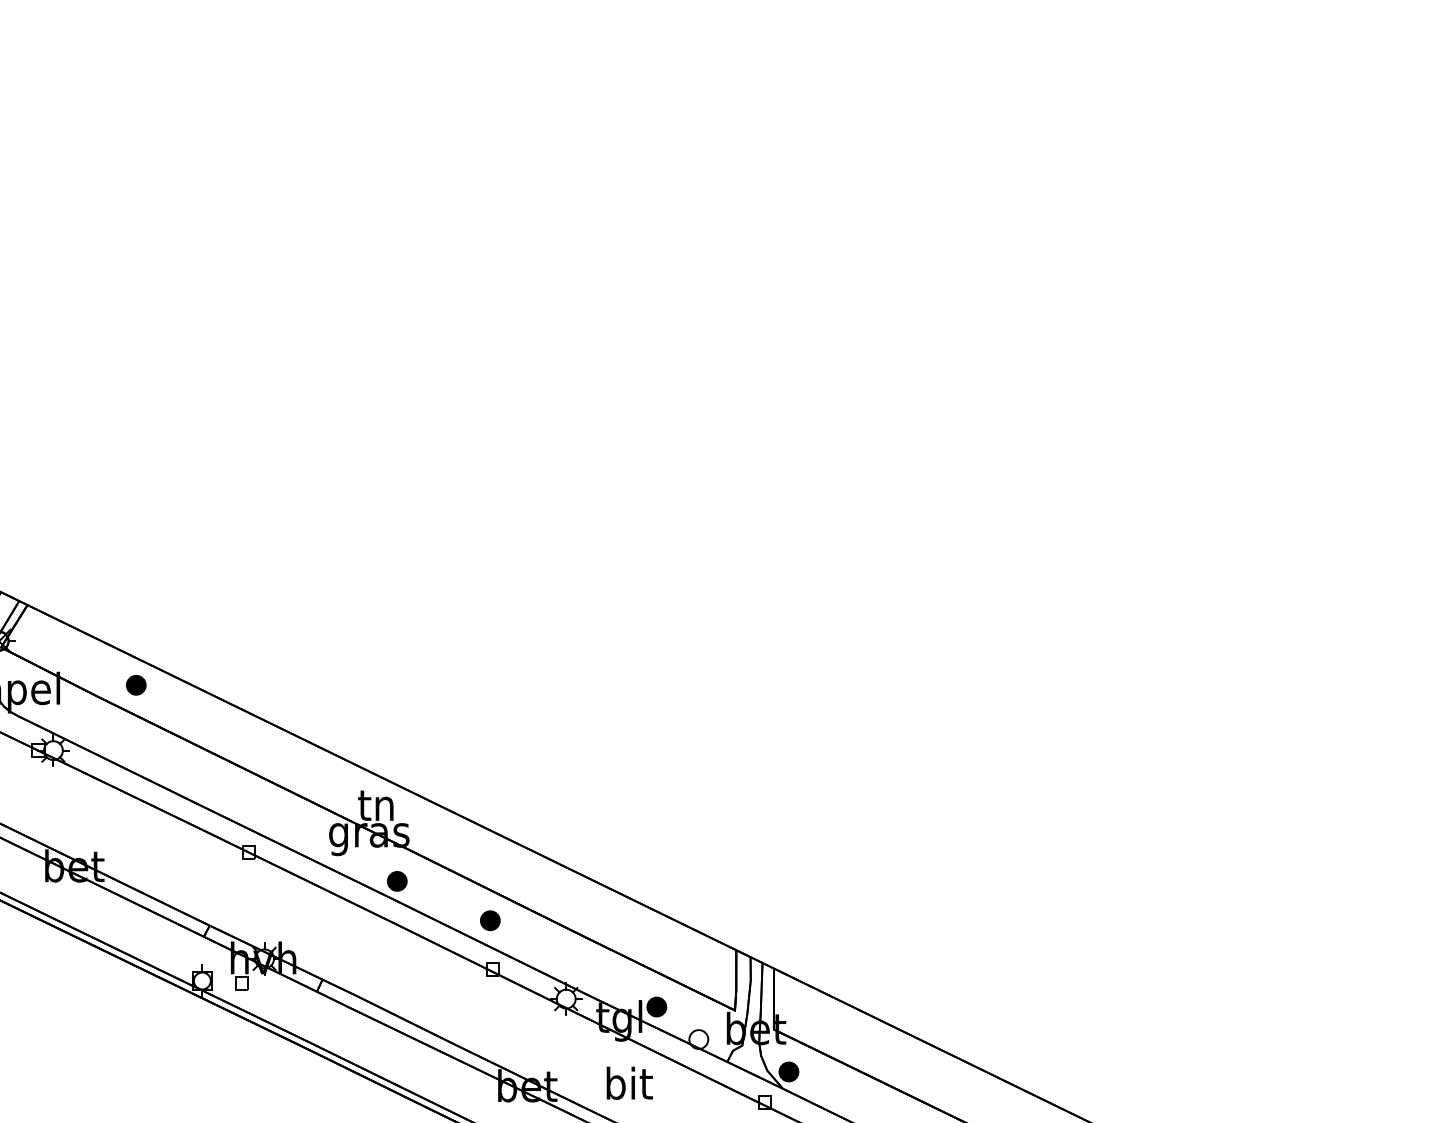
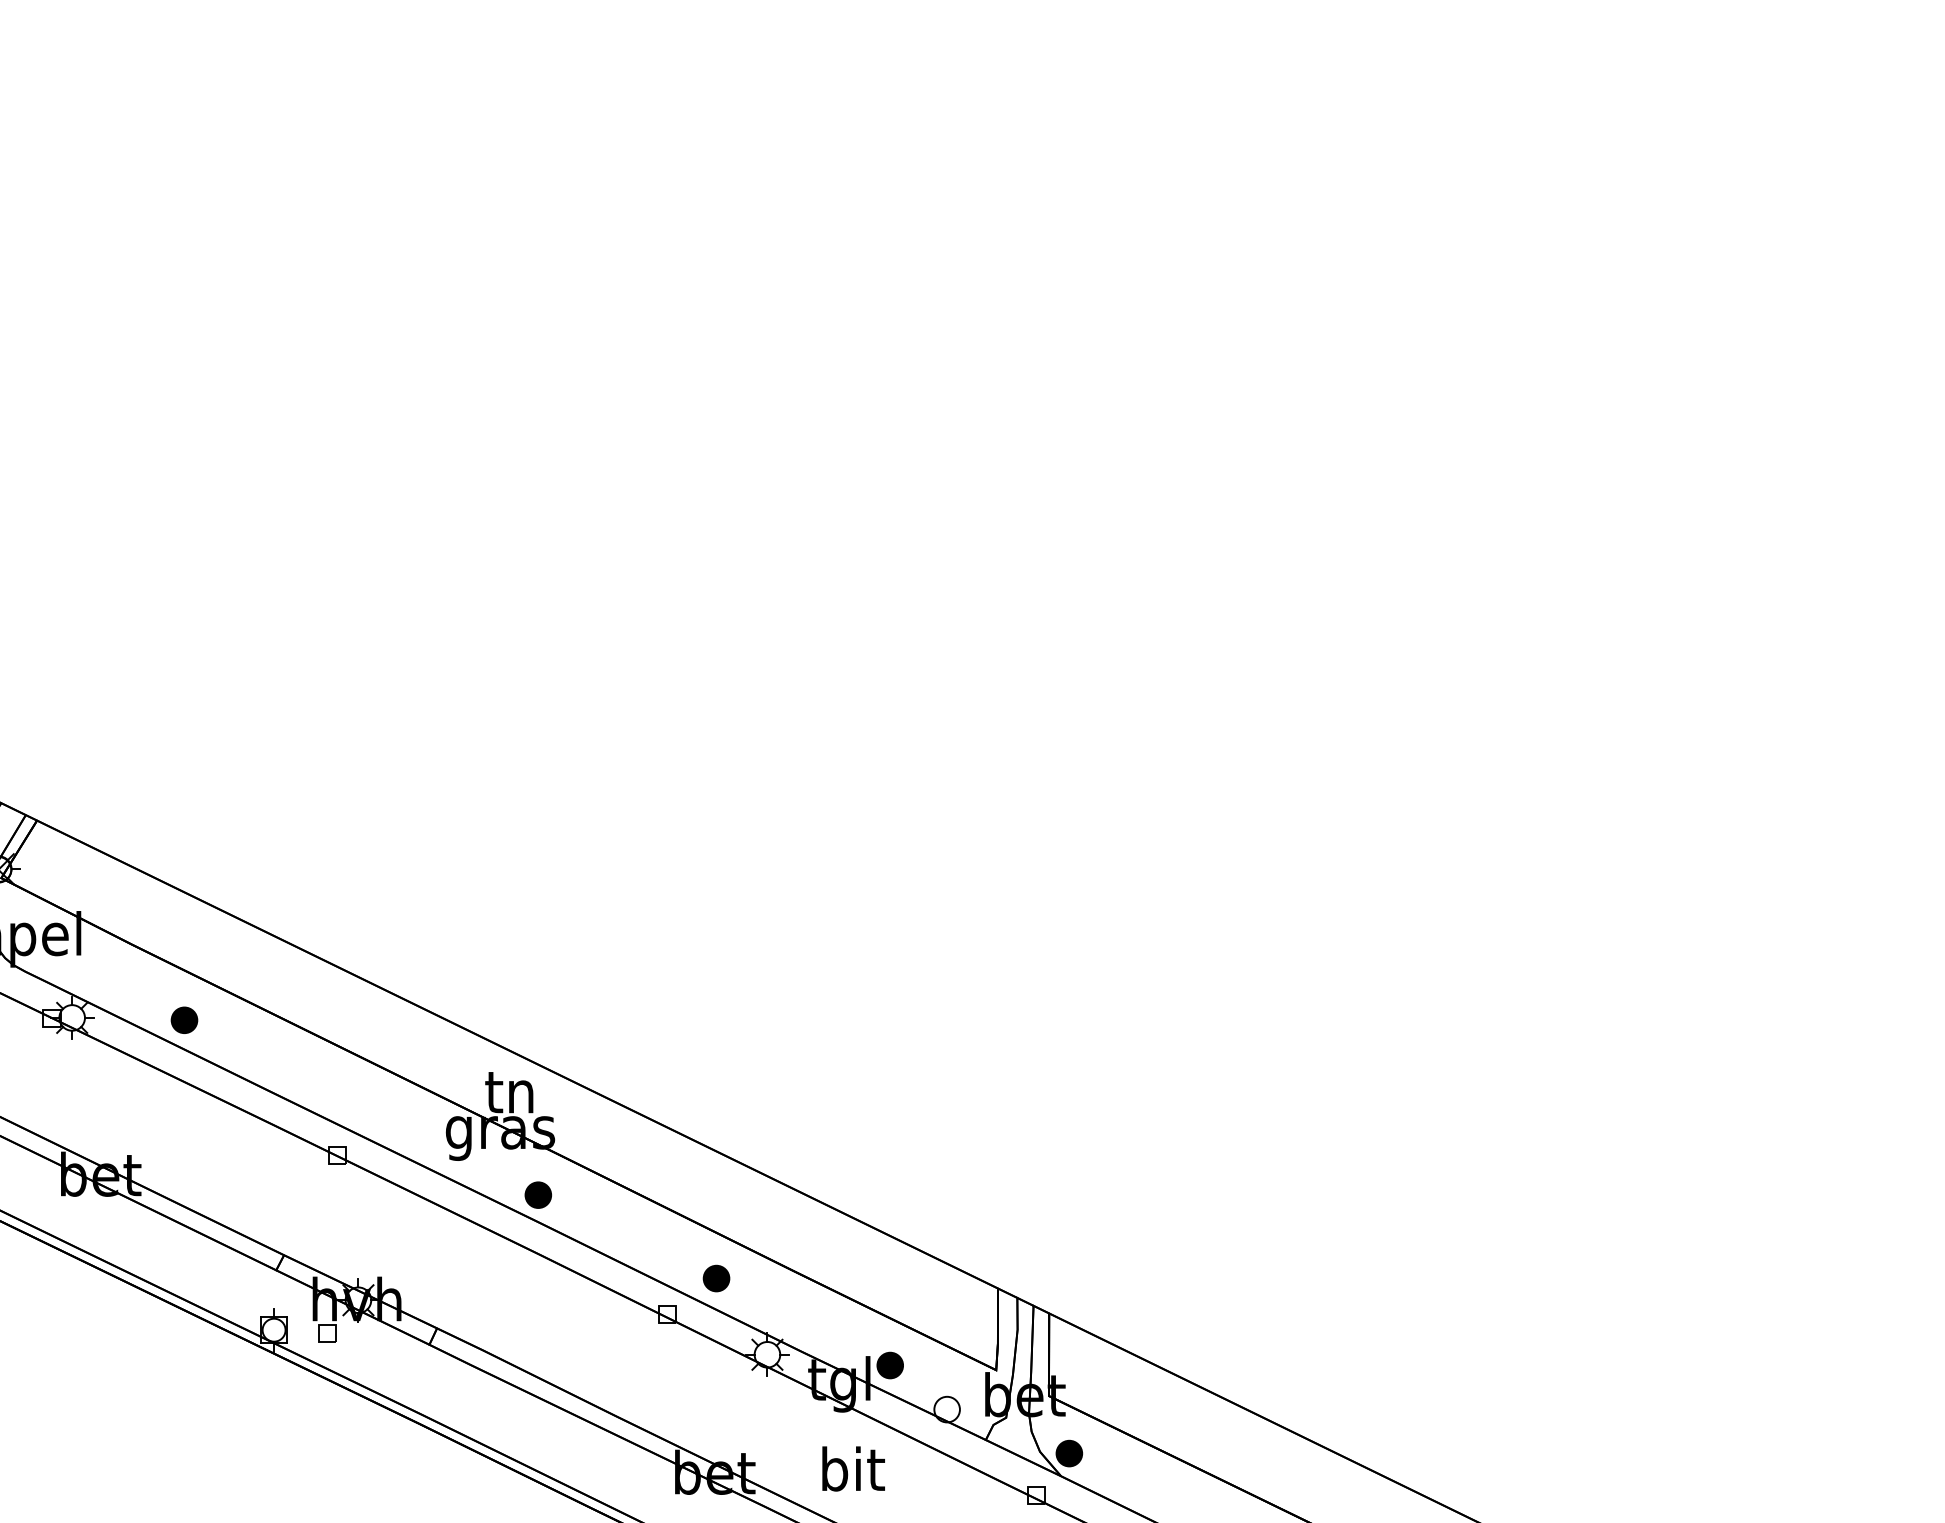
part: (136, 684) -> (184, 1019), moved
part: (490, 920) -> (716, 1278), moved

